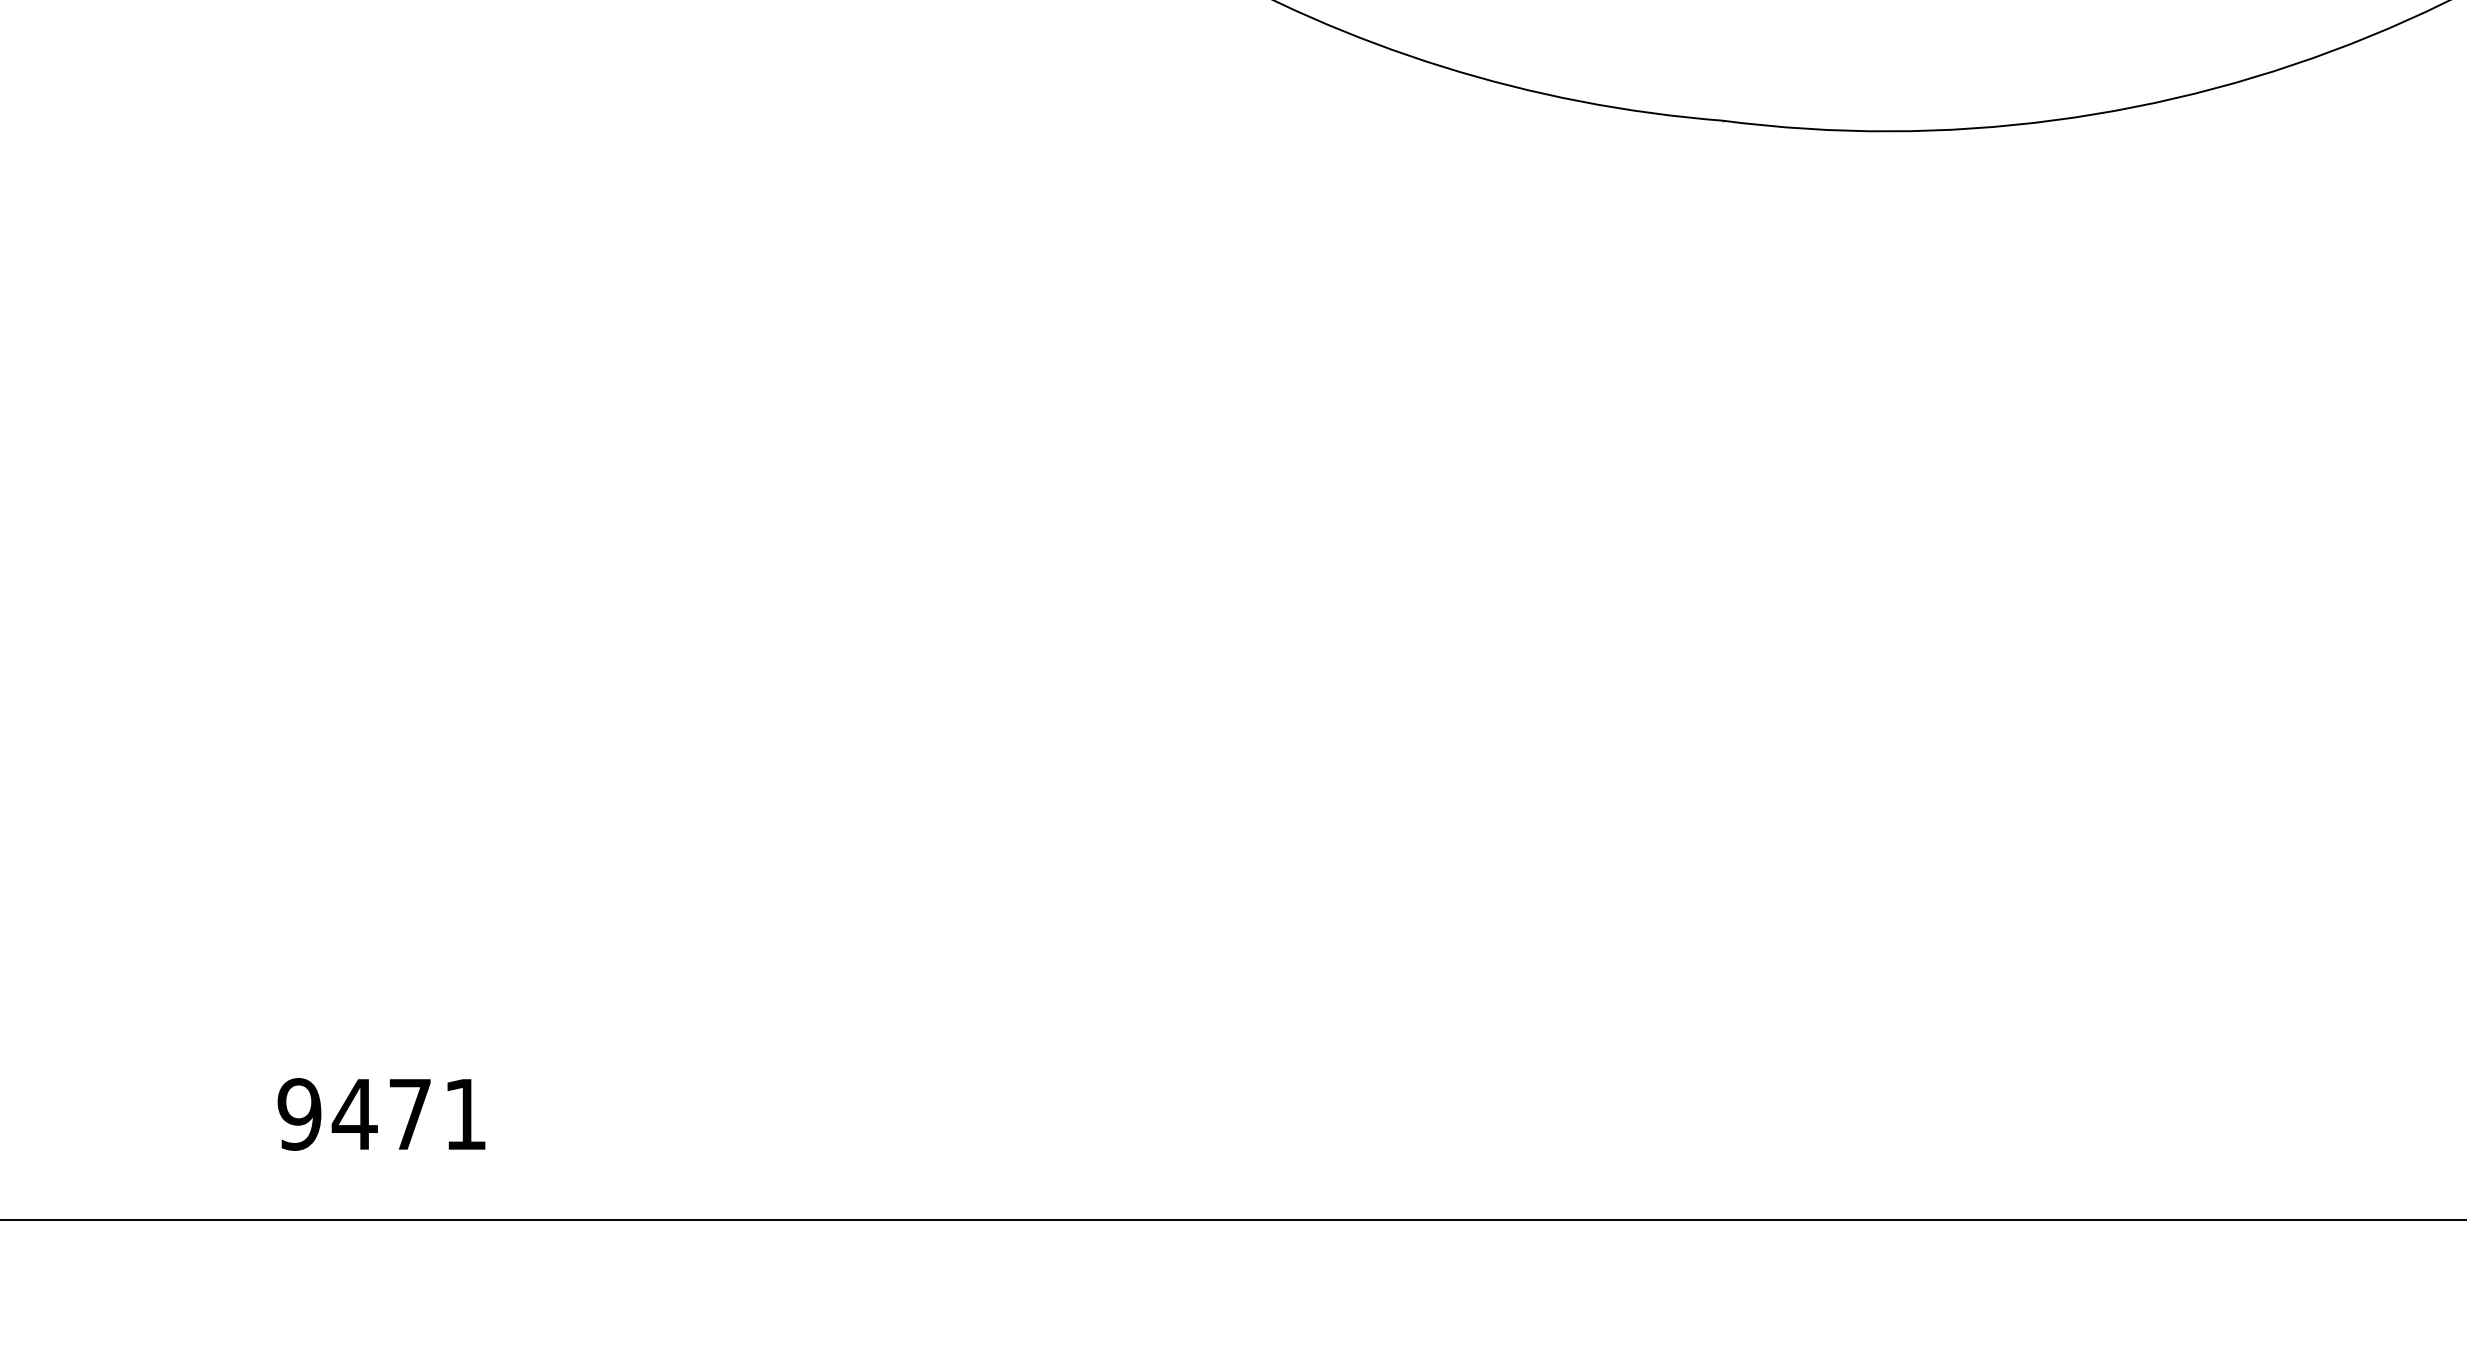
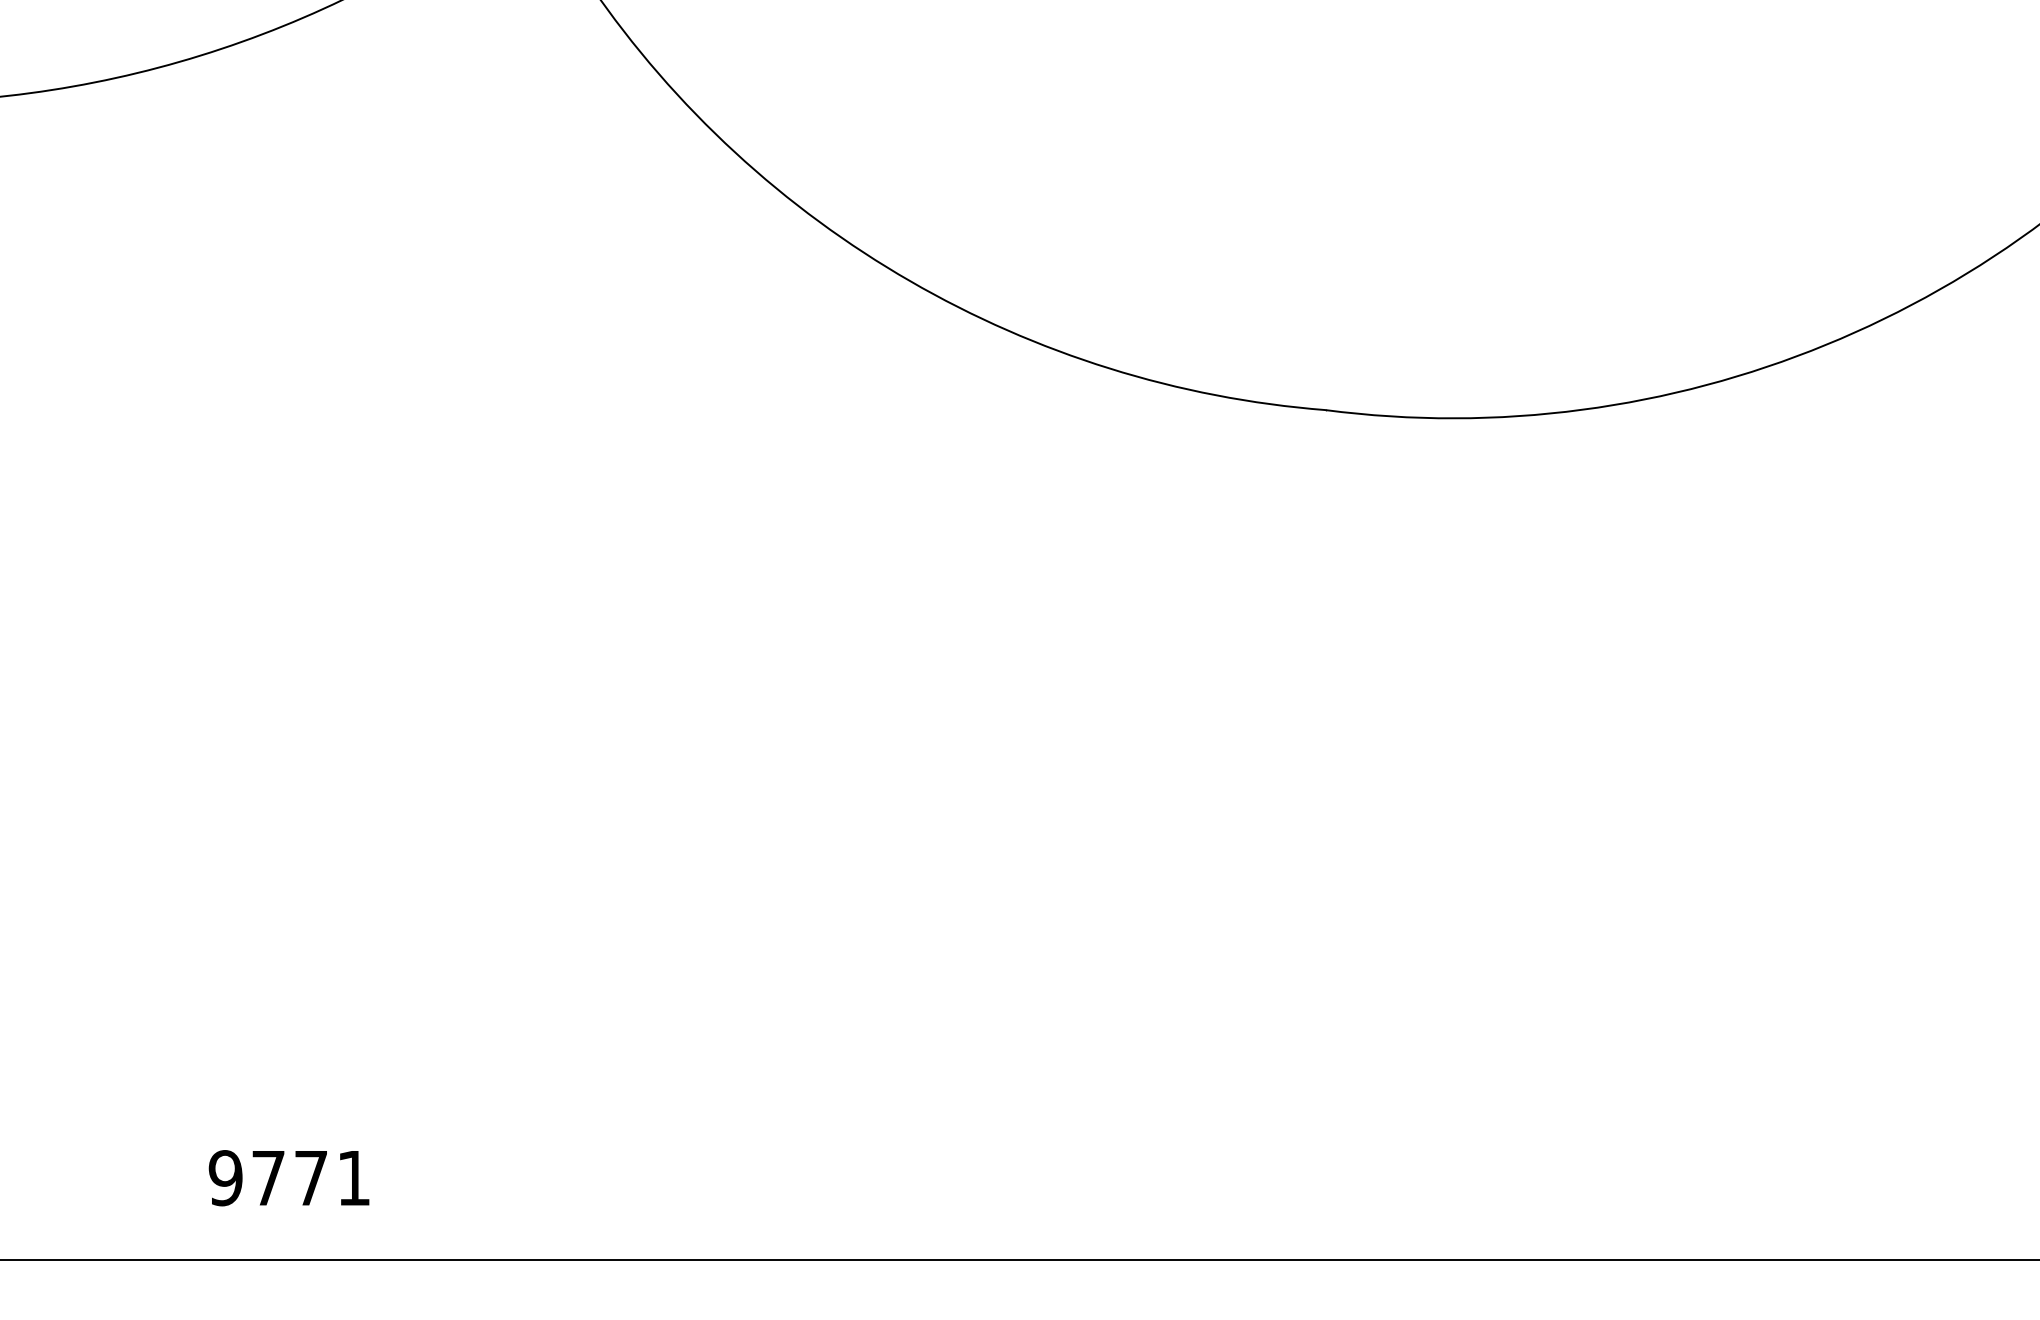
text: (354, 1114) -> (268, 1178), 9471 -> 9771

